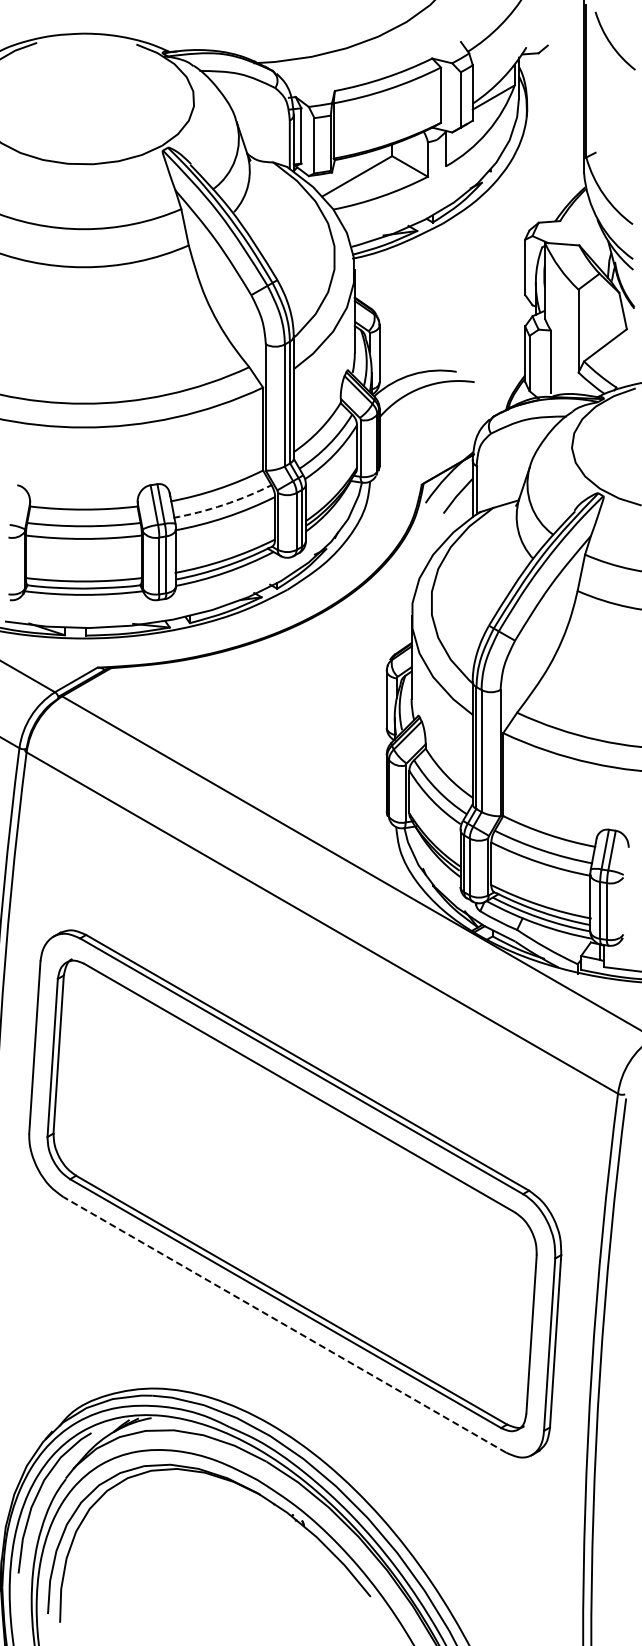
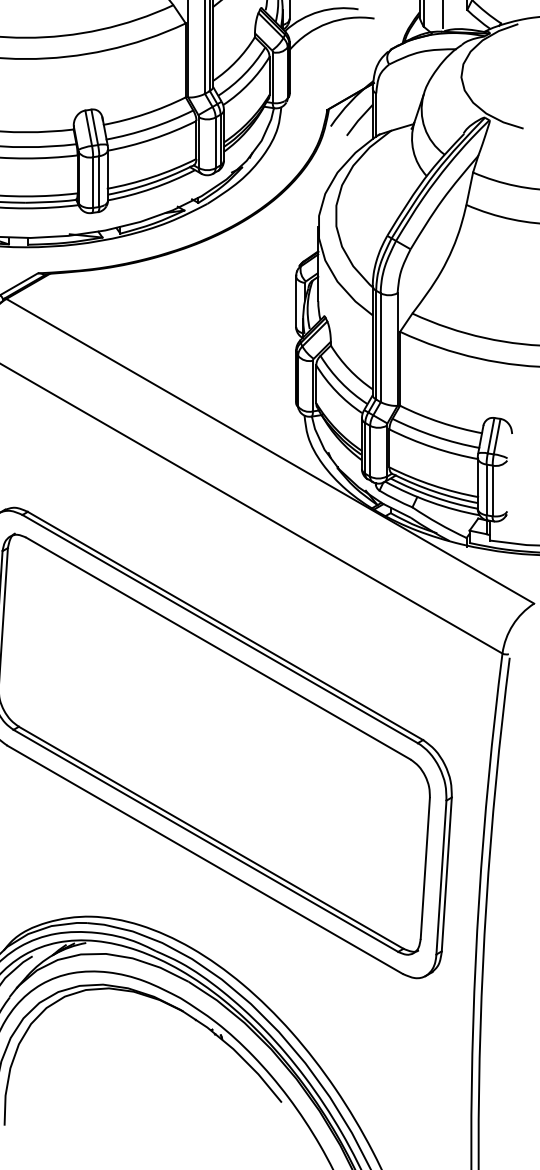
arc: (223, 505) -> (150, 128), dashed -> solid
line: (284, 1324) -> (204, 859), dashed -> solid

